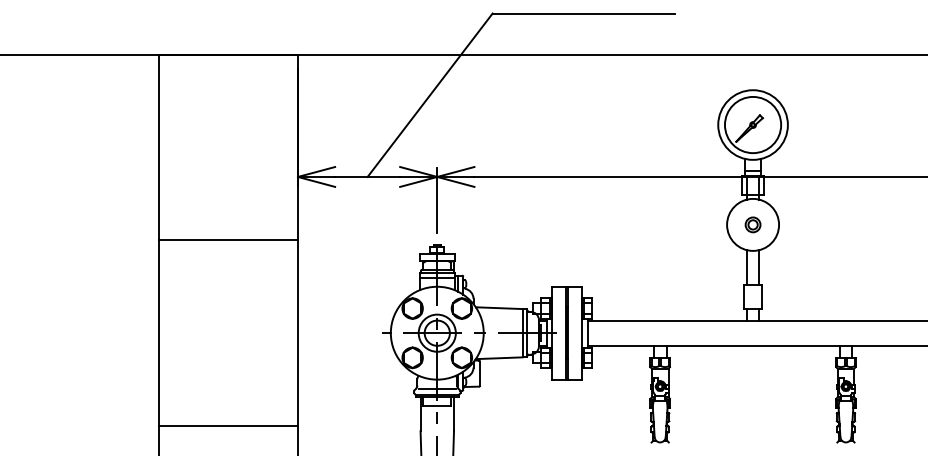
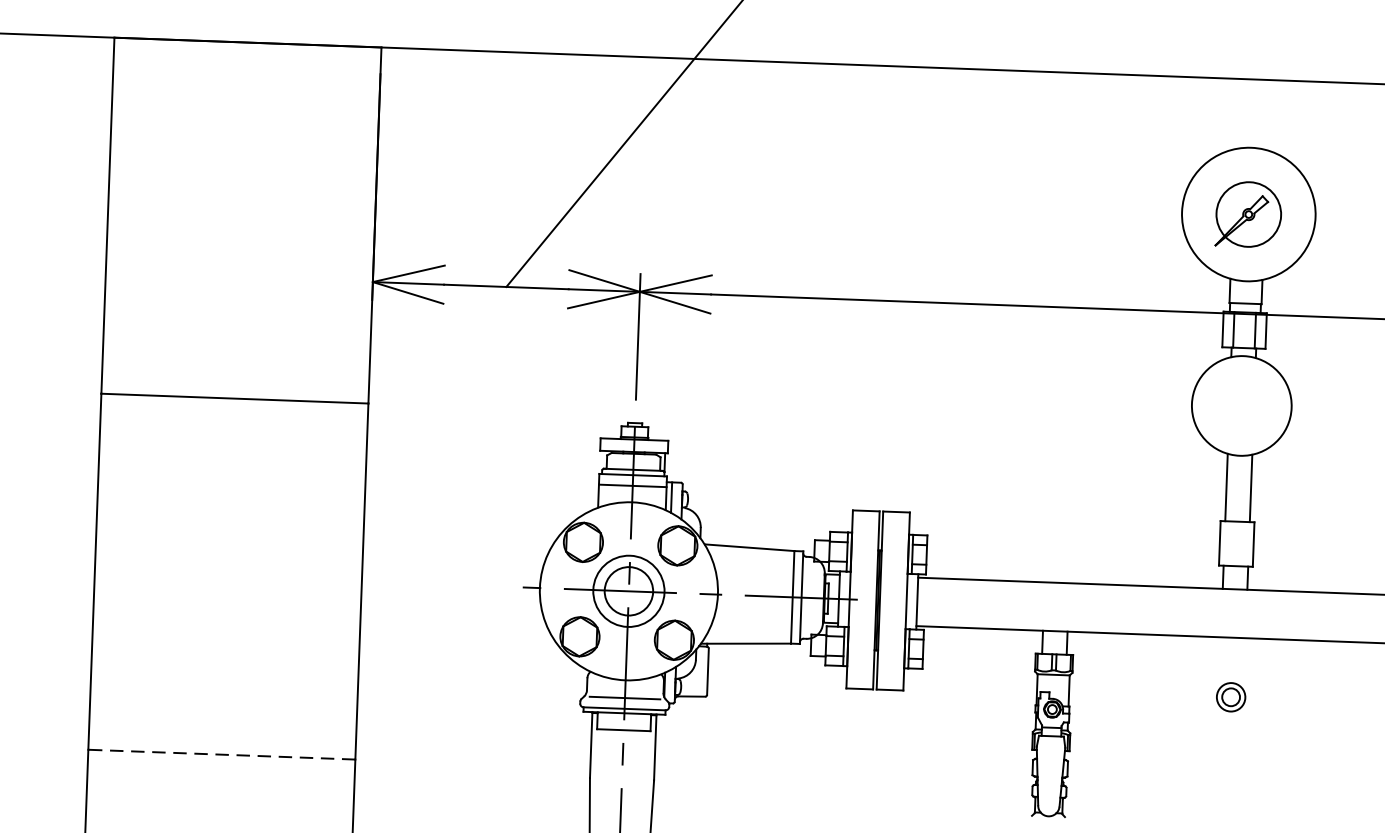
circle: (752, 124) -> (1247, 213), size x0.6
part: (752, 224) -> (1230, 696), moved
line: (228, 426) -> (222, 755), solid -> dashed

